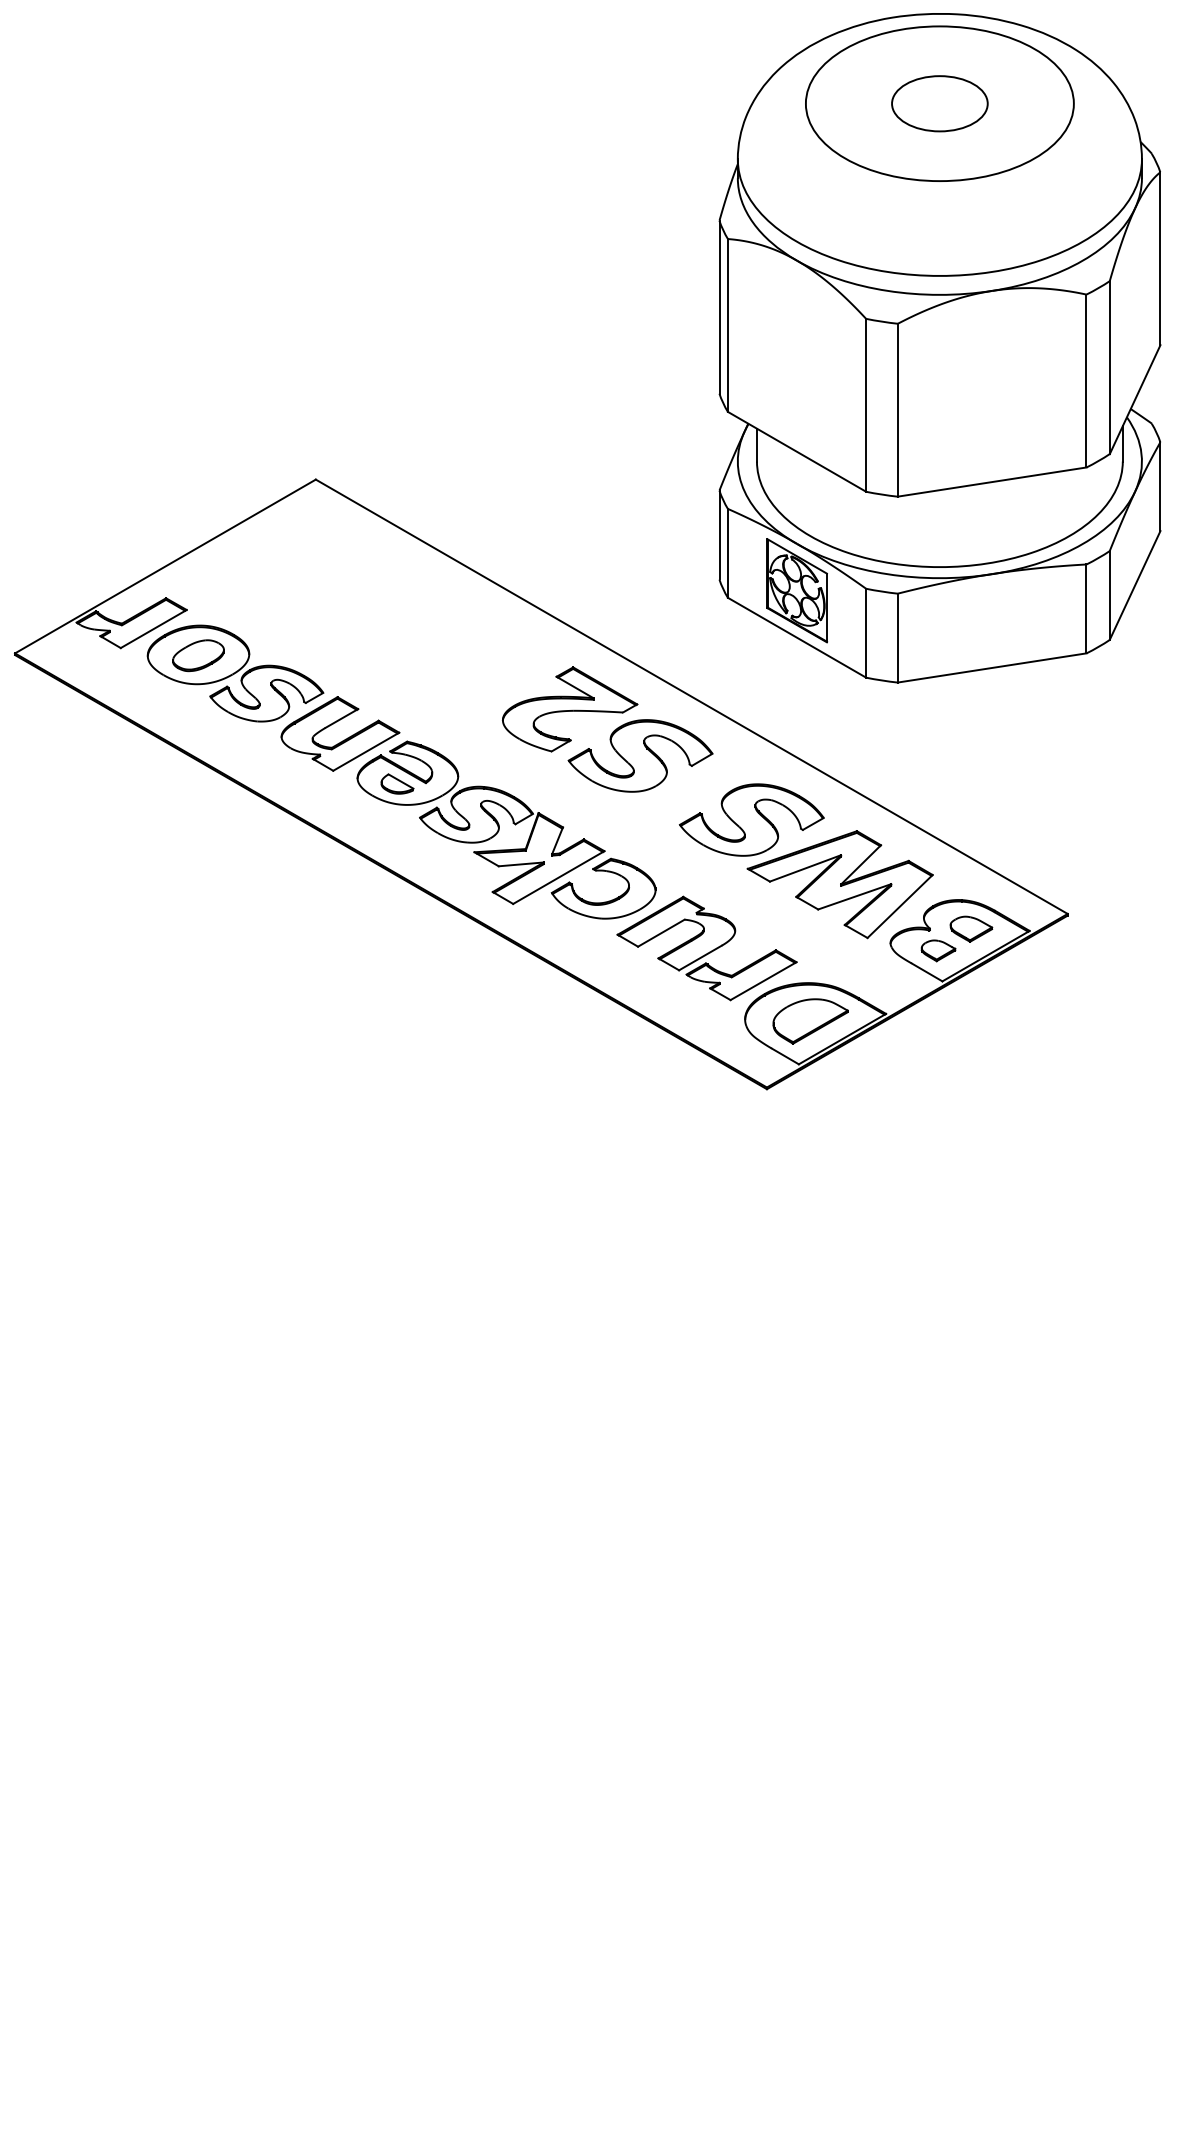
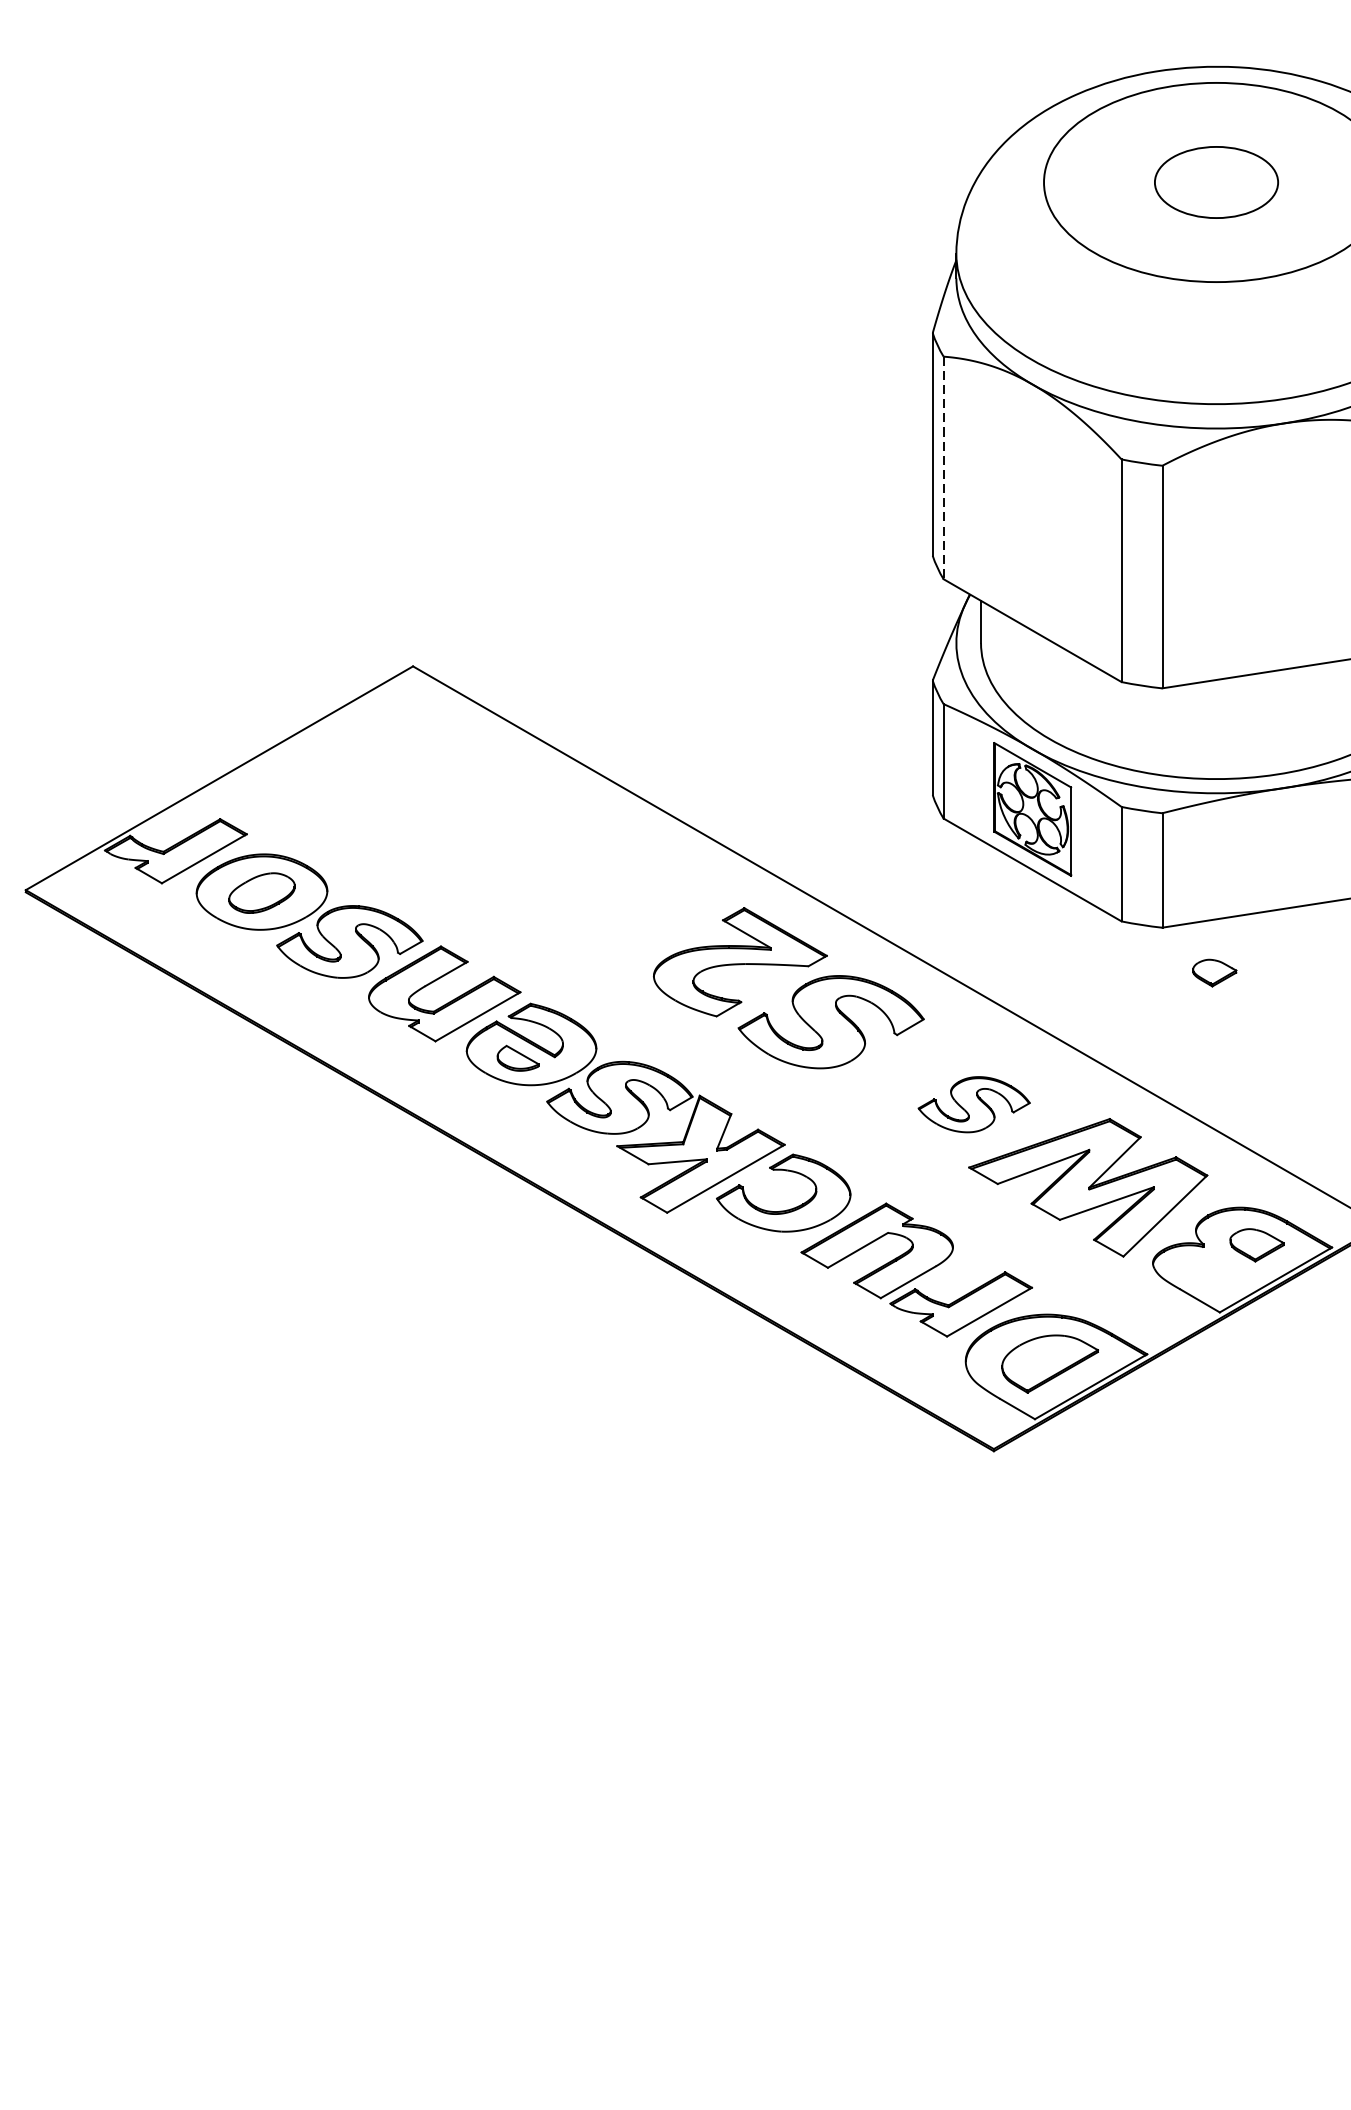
line: (728, 326) -> (944, 469), solid -> dashed
part: (751, 819) -> (973, 1104), size x0.6
part: (938, 950) -> (1214, 972), moved

